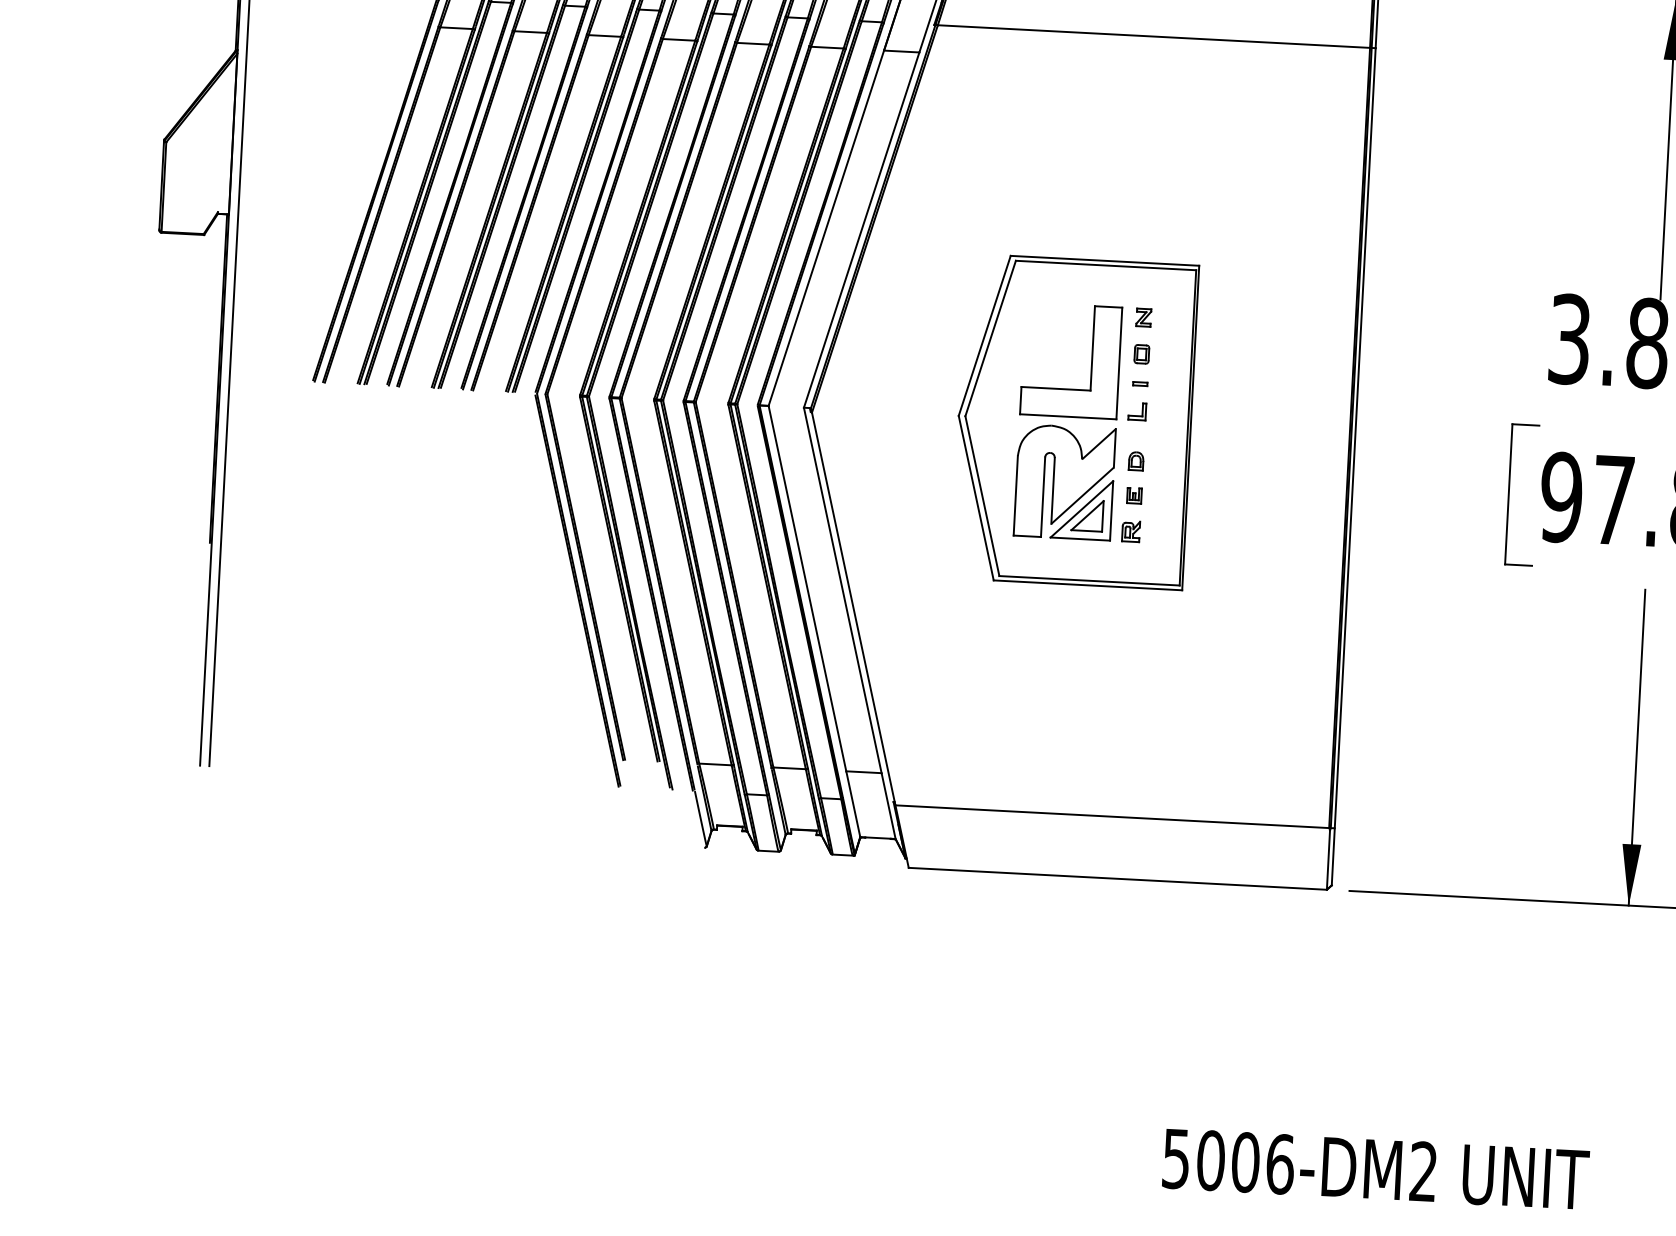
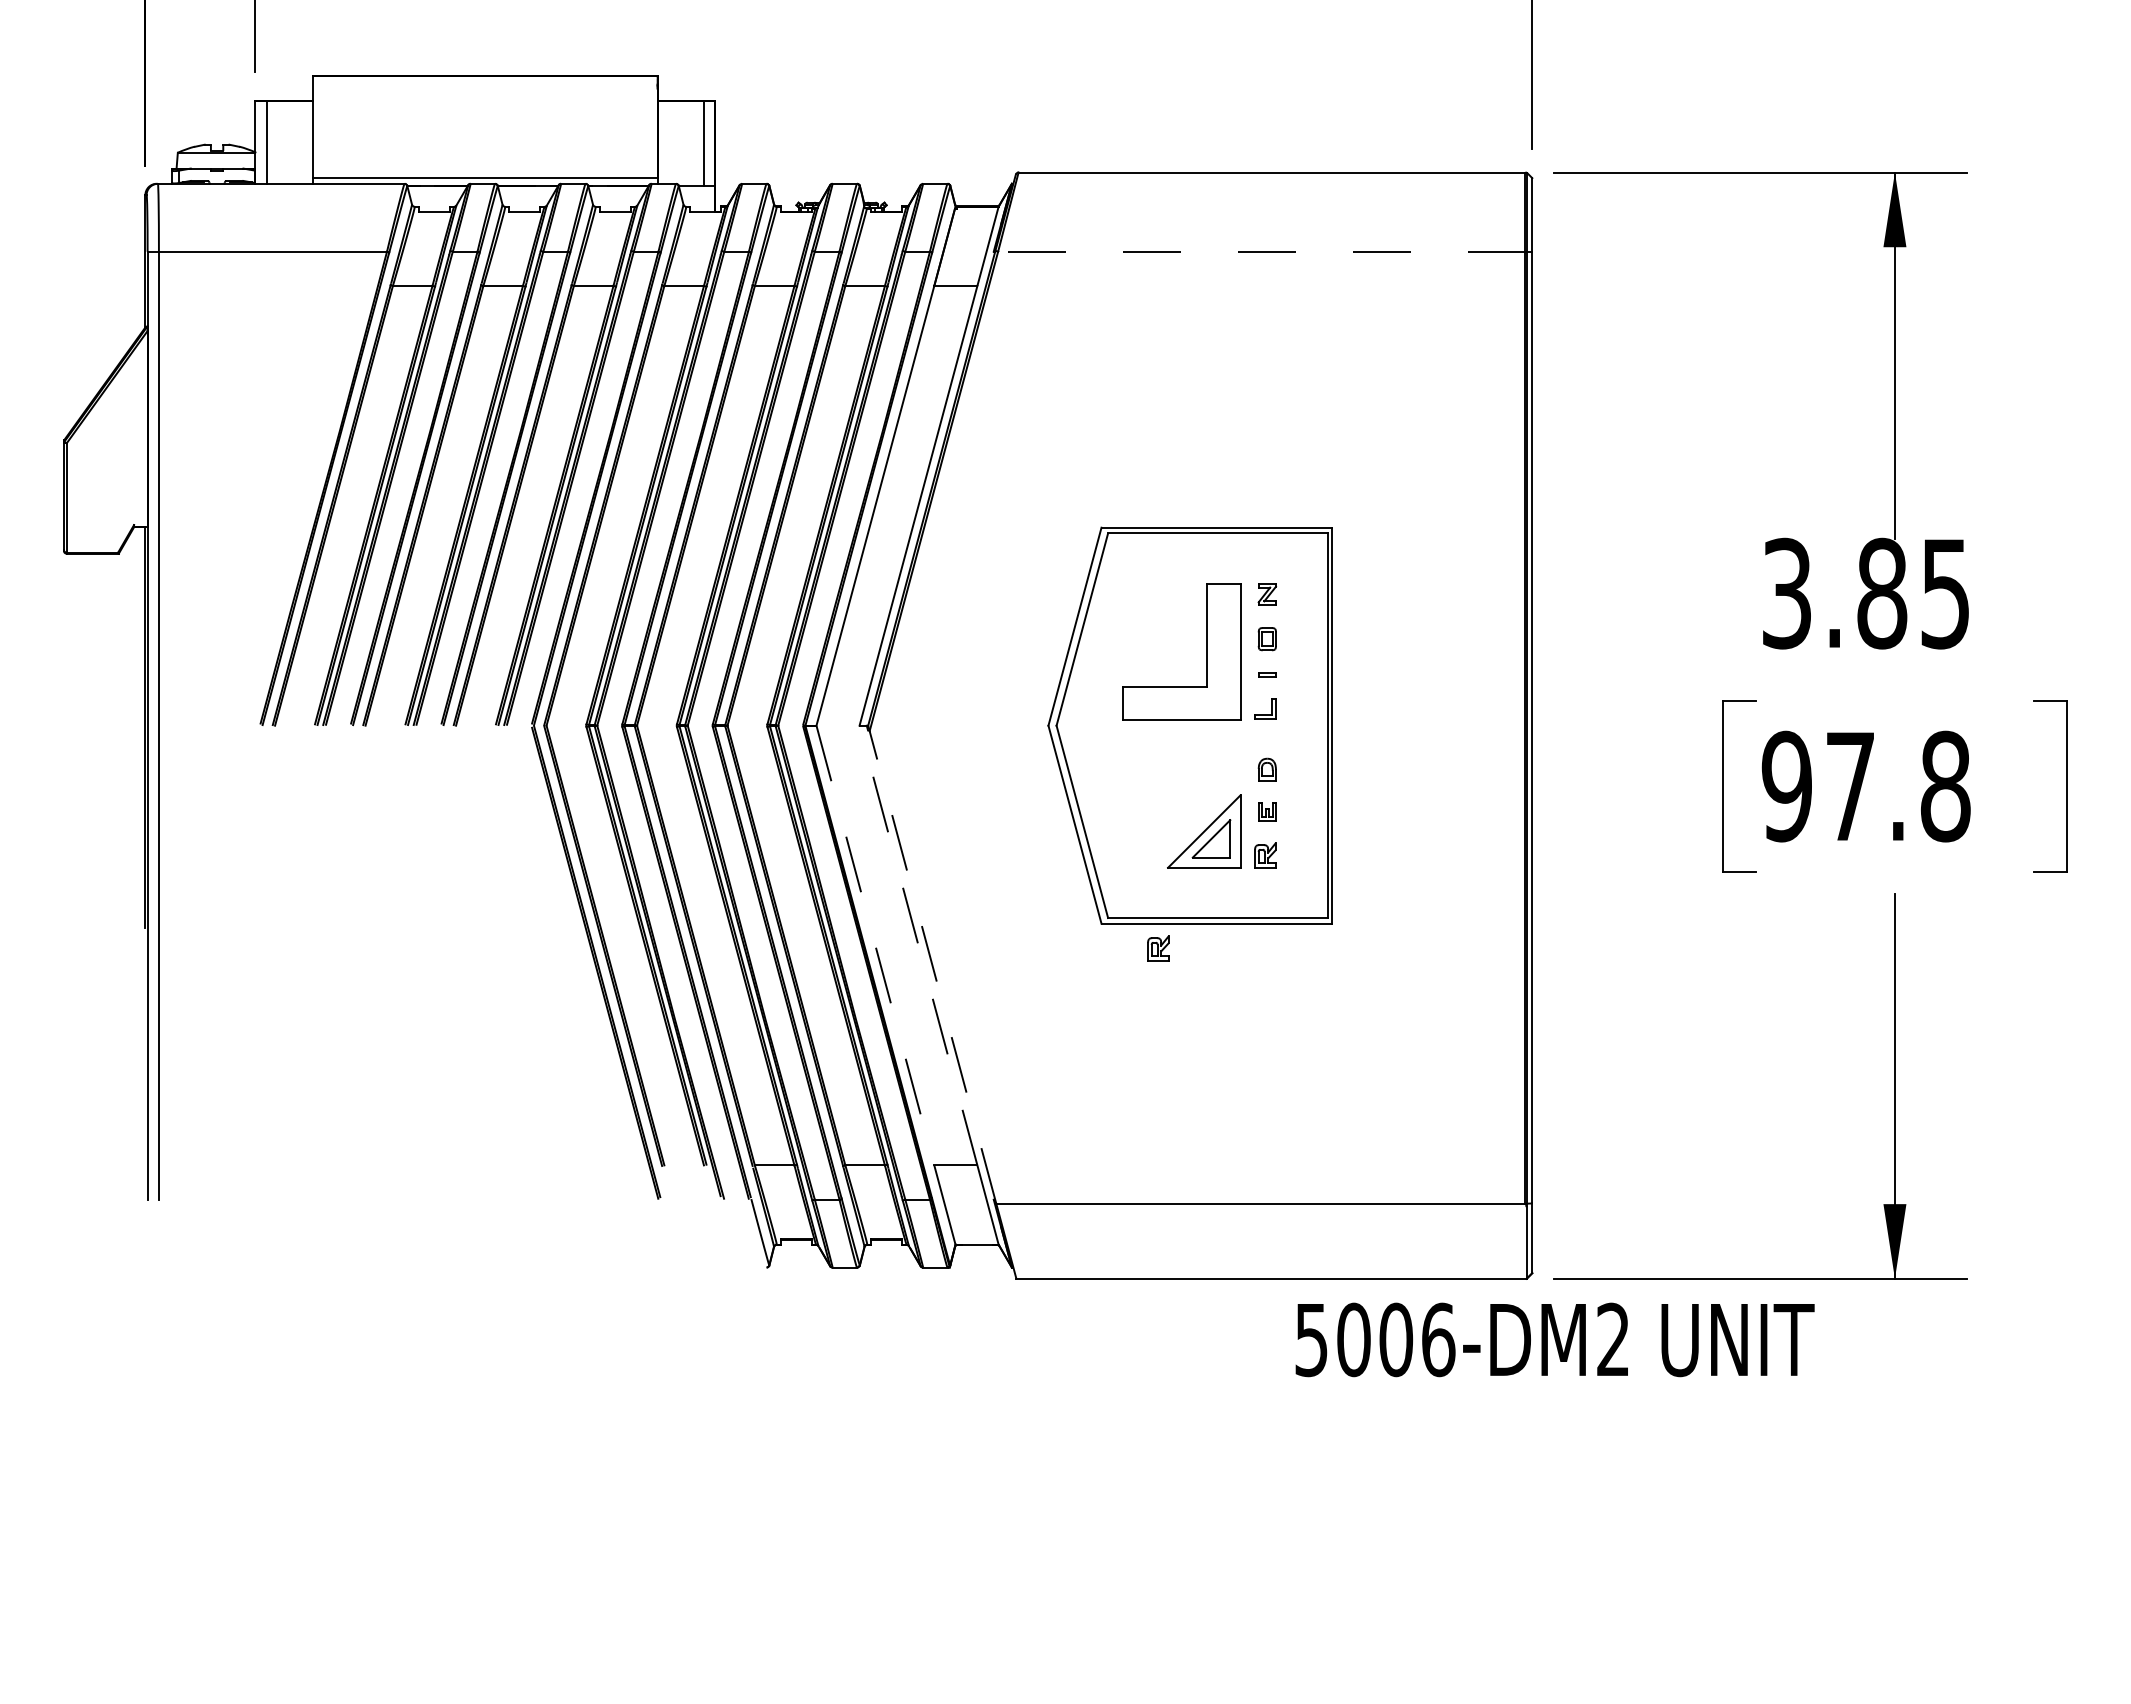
line: (1153, 36) -> (1261, 251), solid -> dashed
part: (1064, 482) -> (1181, 799), removed
line: (807, 588) -> (875, 945), solid -> dashed
line: (842, 590) -> (918, 945), solid -> dashed
part: (1039, 603) -> (1158, 948), added
line: (853, 609) -> (932, 967), solid -> dashed
text: (1375, 1168) -> (1554, 1339), moved

